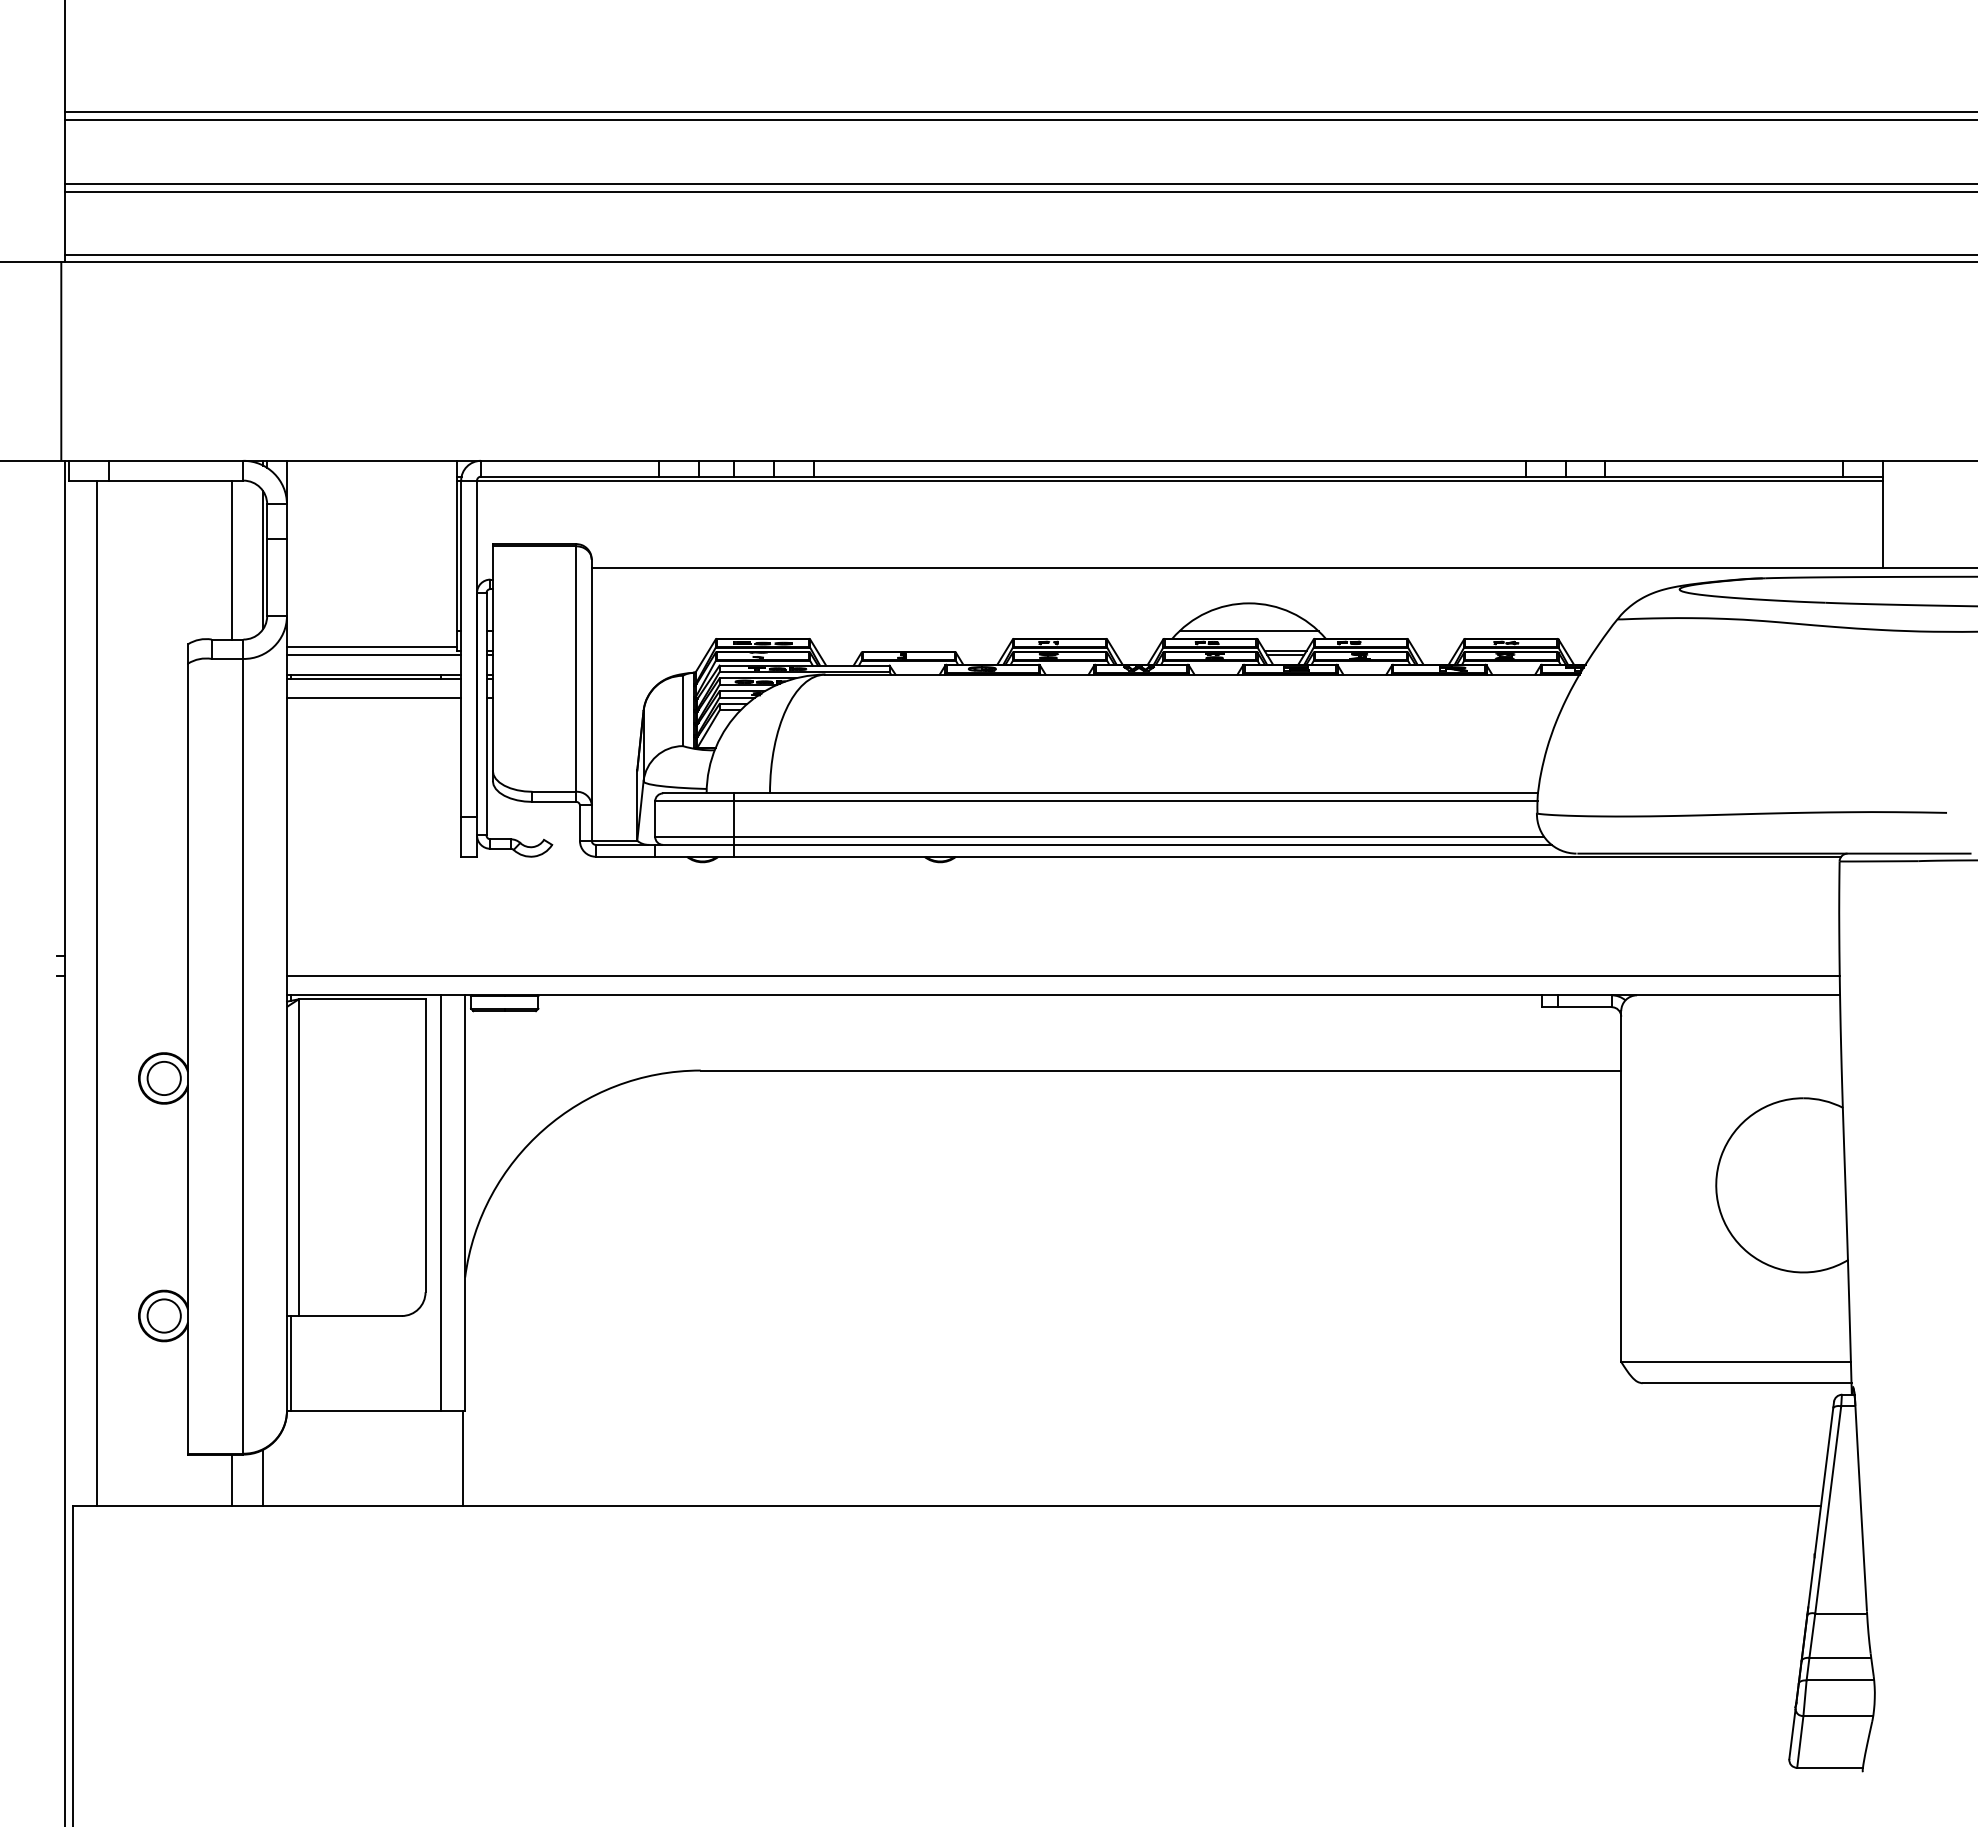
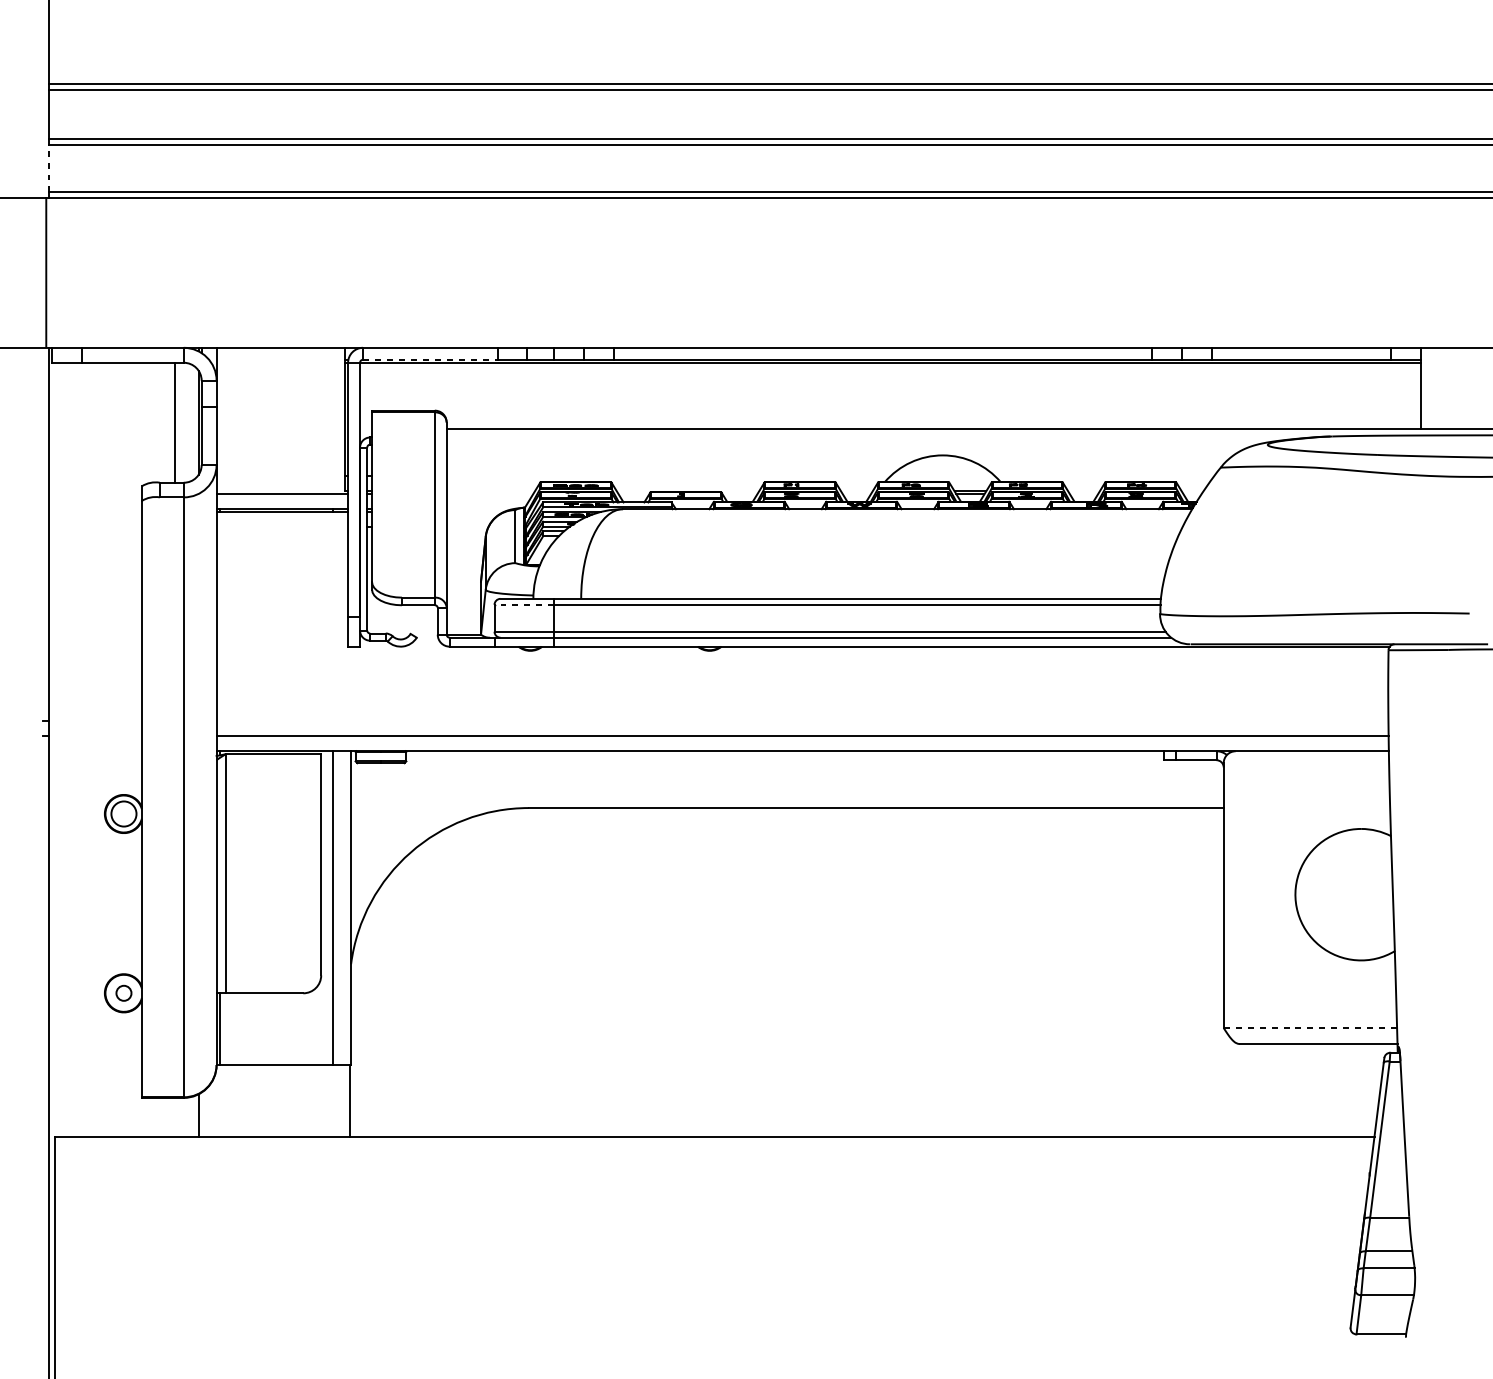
line: (65, 223) -> (49, 168), solid -> dashed
line: (570, 476) -> (430, 359), solid -> dashed
line: (1248, 631) -> (942, 476), removed
line: (371, 646) -> (280, 487), removed
line: (373, 698) -> (281, 527), removed
line: (694, 801) -> (524, 604), solid -> dashed
line: (96, 993) -> (72, 749), removed
circle: (163, 1315) -> (123, 992), size x0.6
line: (1736, 1361) -> (1310, 1027), solid -> dashed
line: (231, 1480) -> (174, 1117), removed

